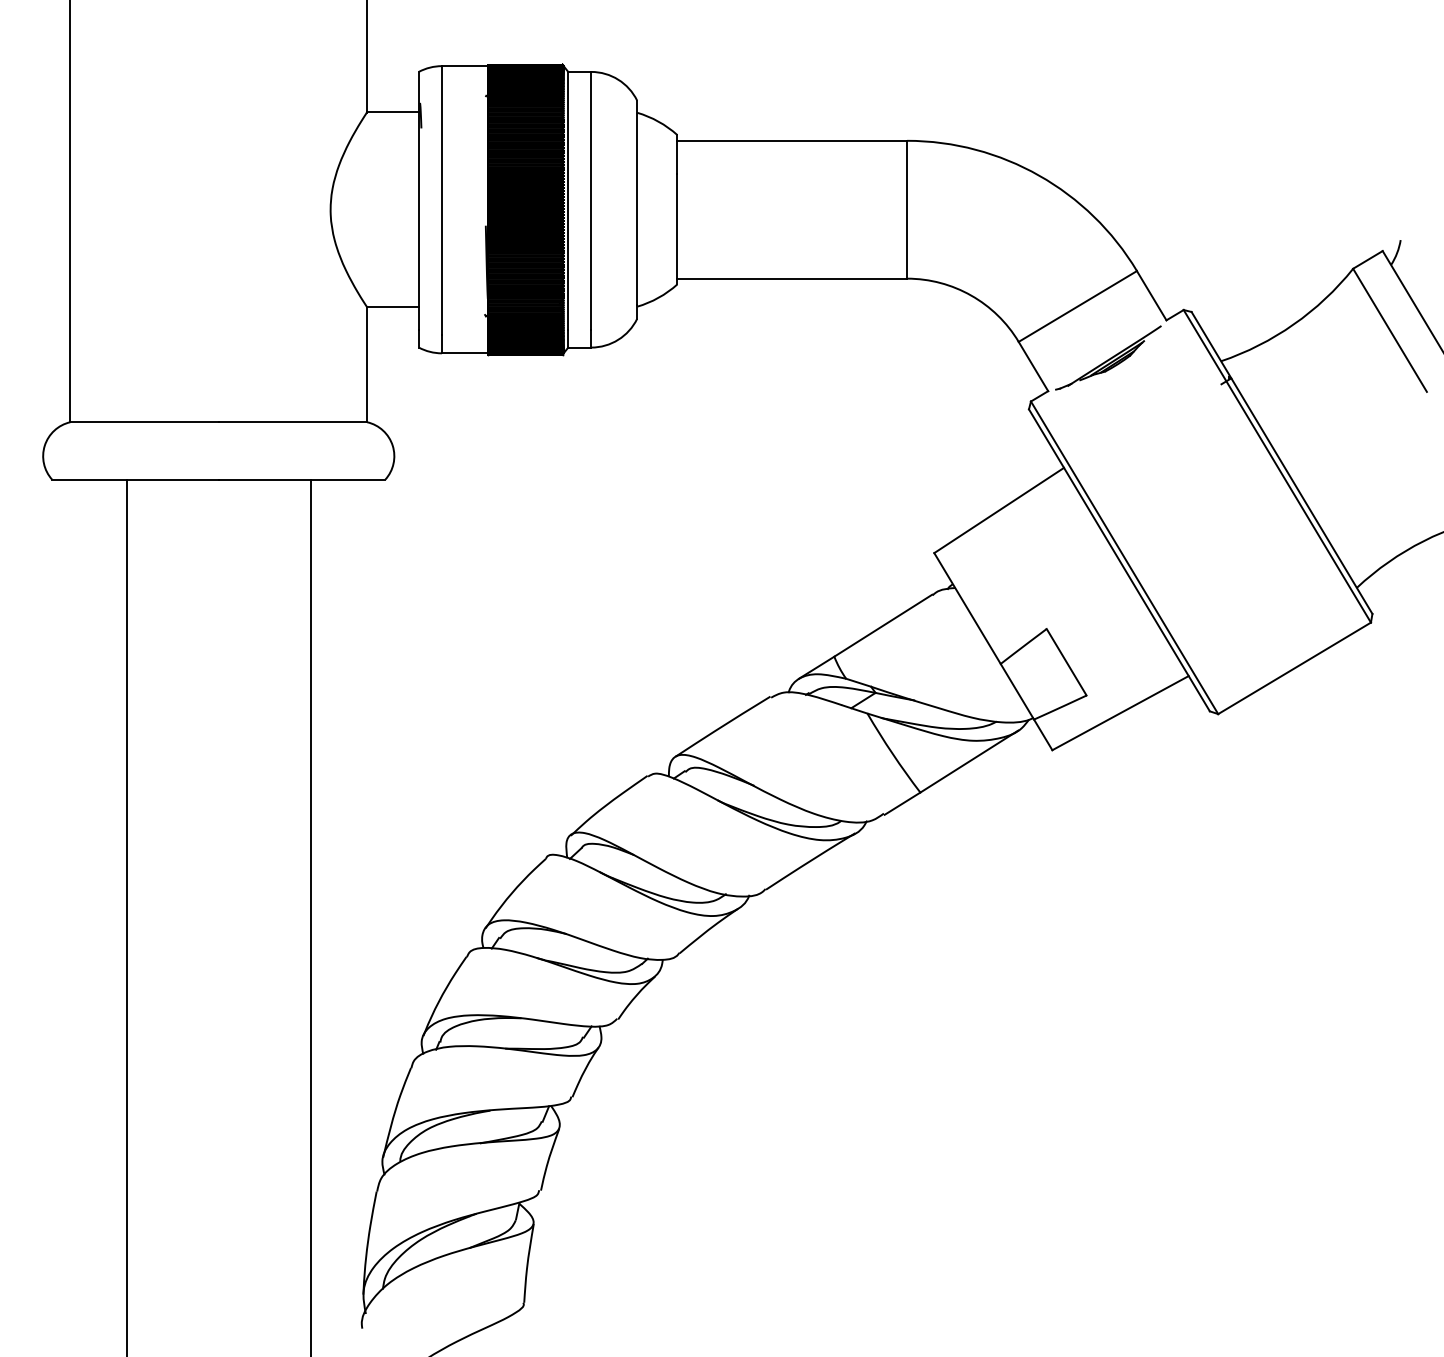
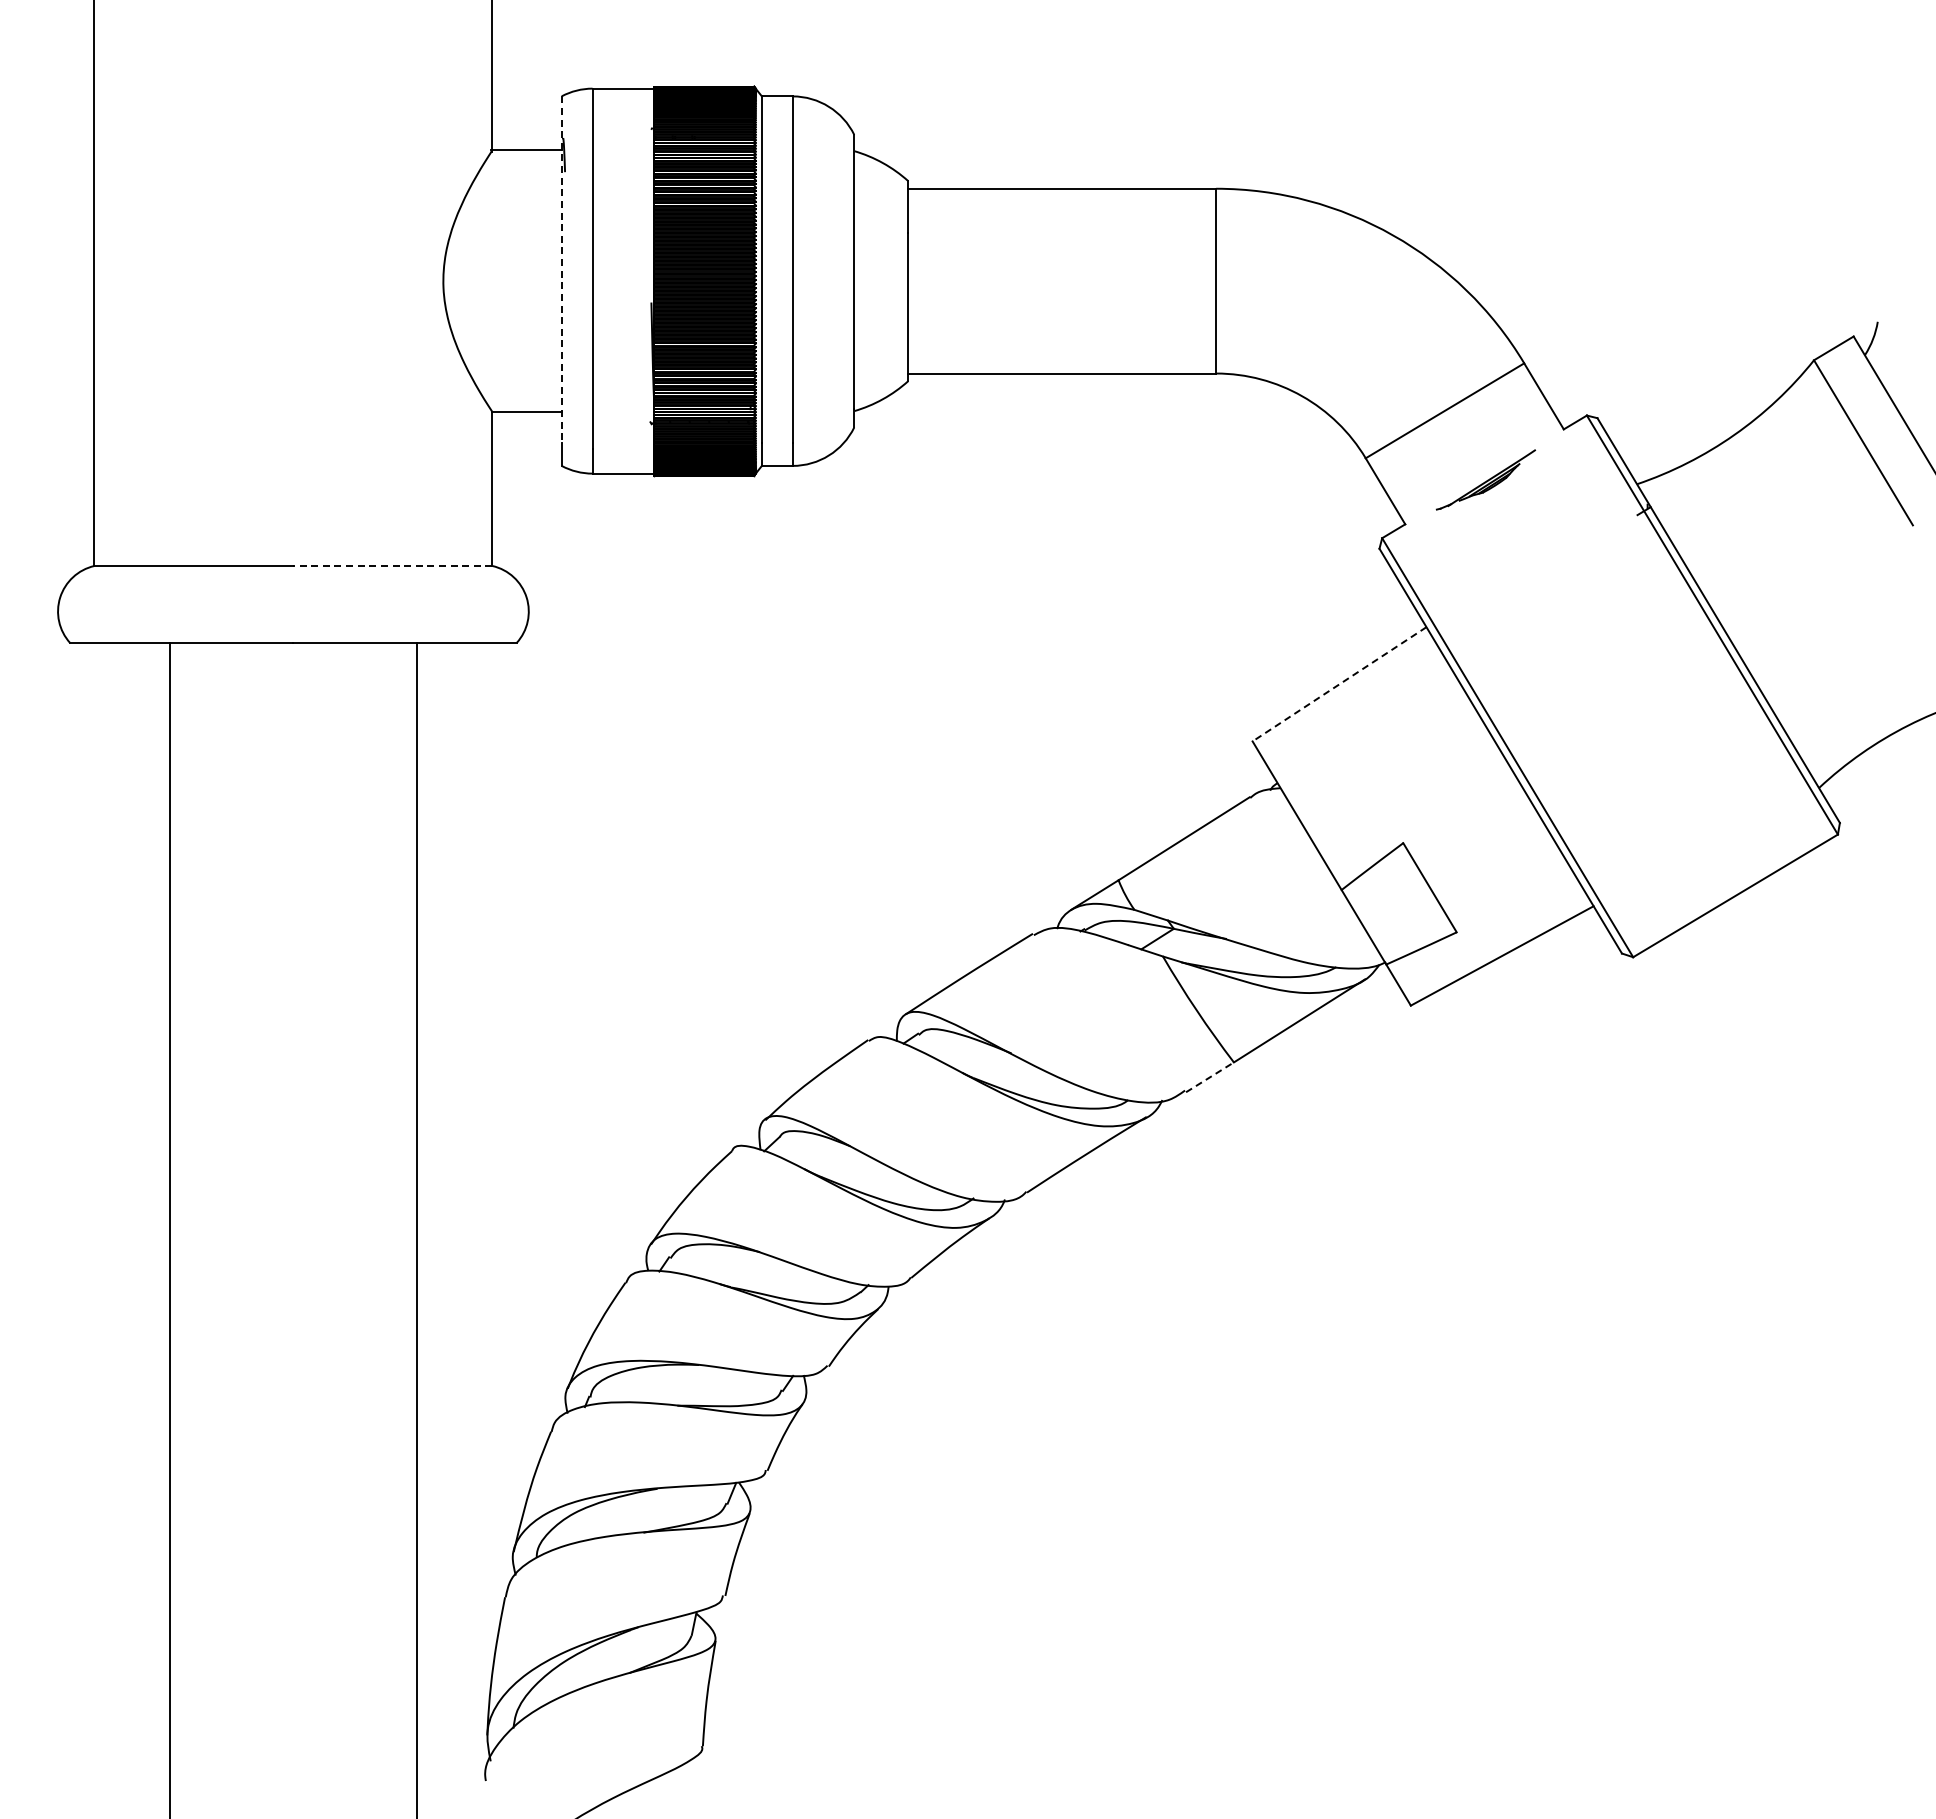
line: (418, 201) -> (561, 269), solid -> dashed
part: (1108, 357) -> (1485, 479), size x0.7
line: (292, 422) -> (392, 566), solid -> dashed
line: (999, 510) -> (1339, 684), solid -> dashed
line: (902, 803) -> (1210, 1077), solid -> dashed

